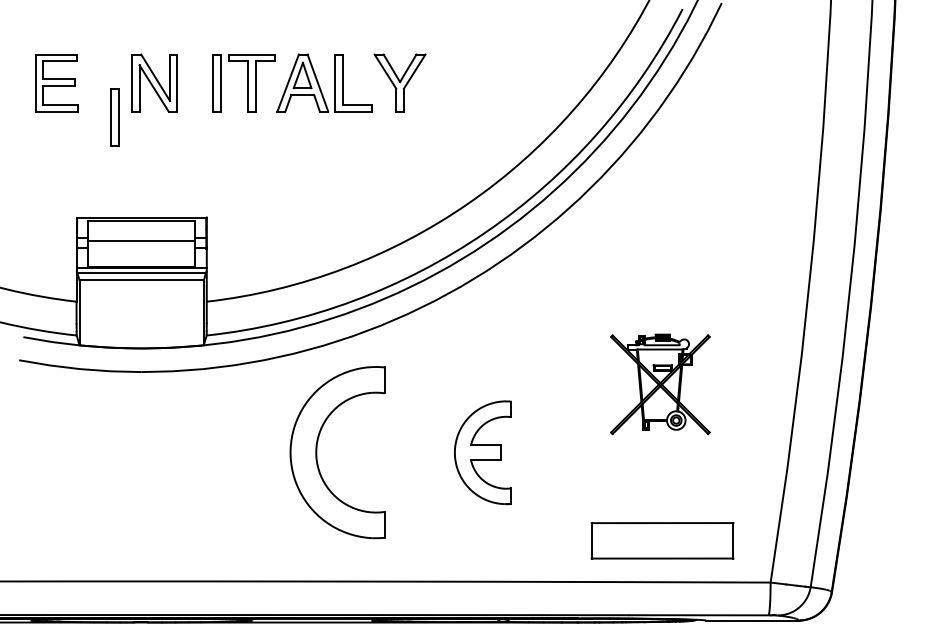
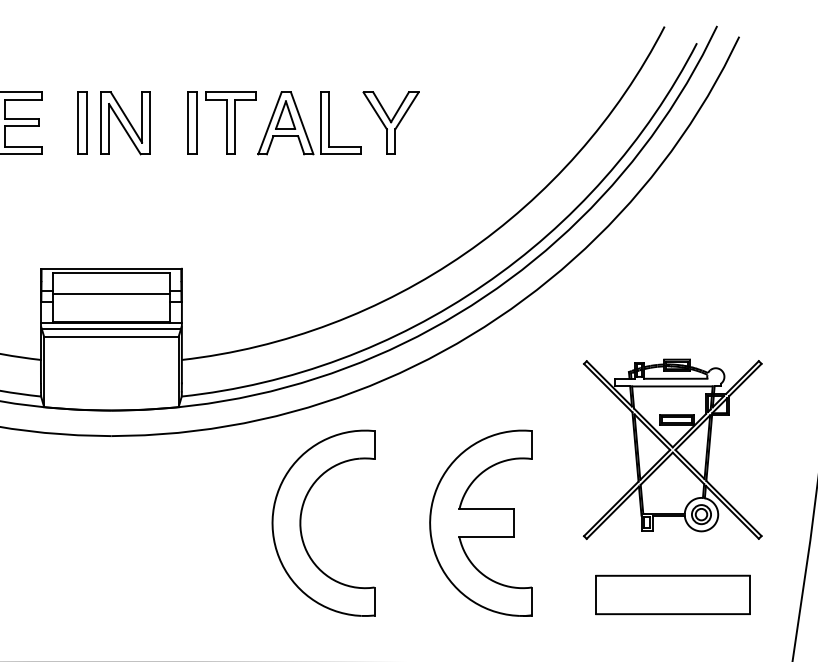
part: (114, 117) -> (81, 123), moved
part: (660, 384) -> (672, 449), size x1.67
part: (482, 452) -> (480, 523), size x1.67
part: (662, 540) -> (672, 594), moved

